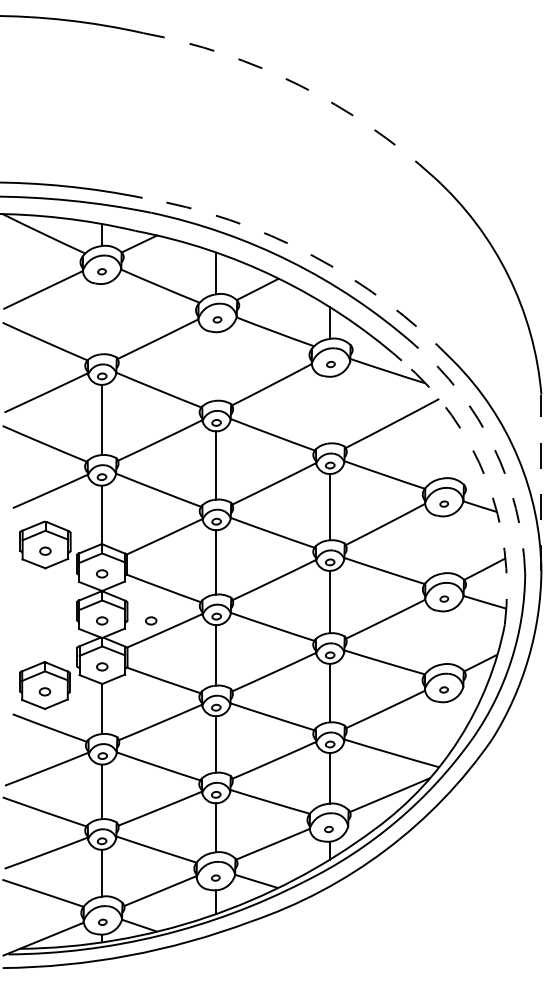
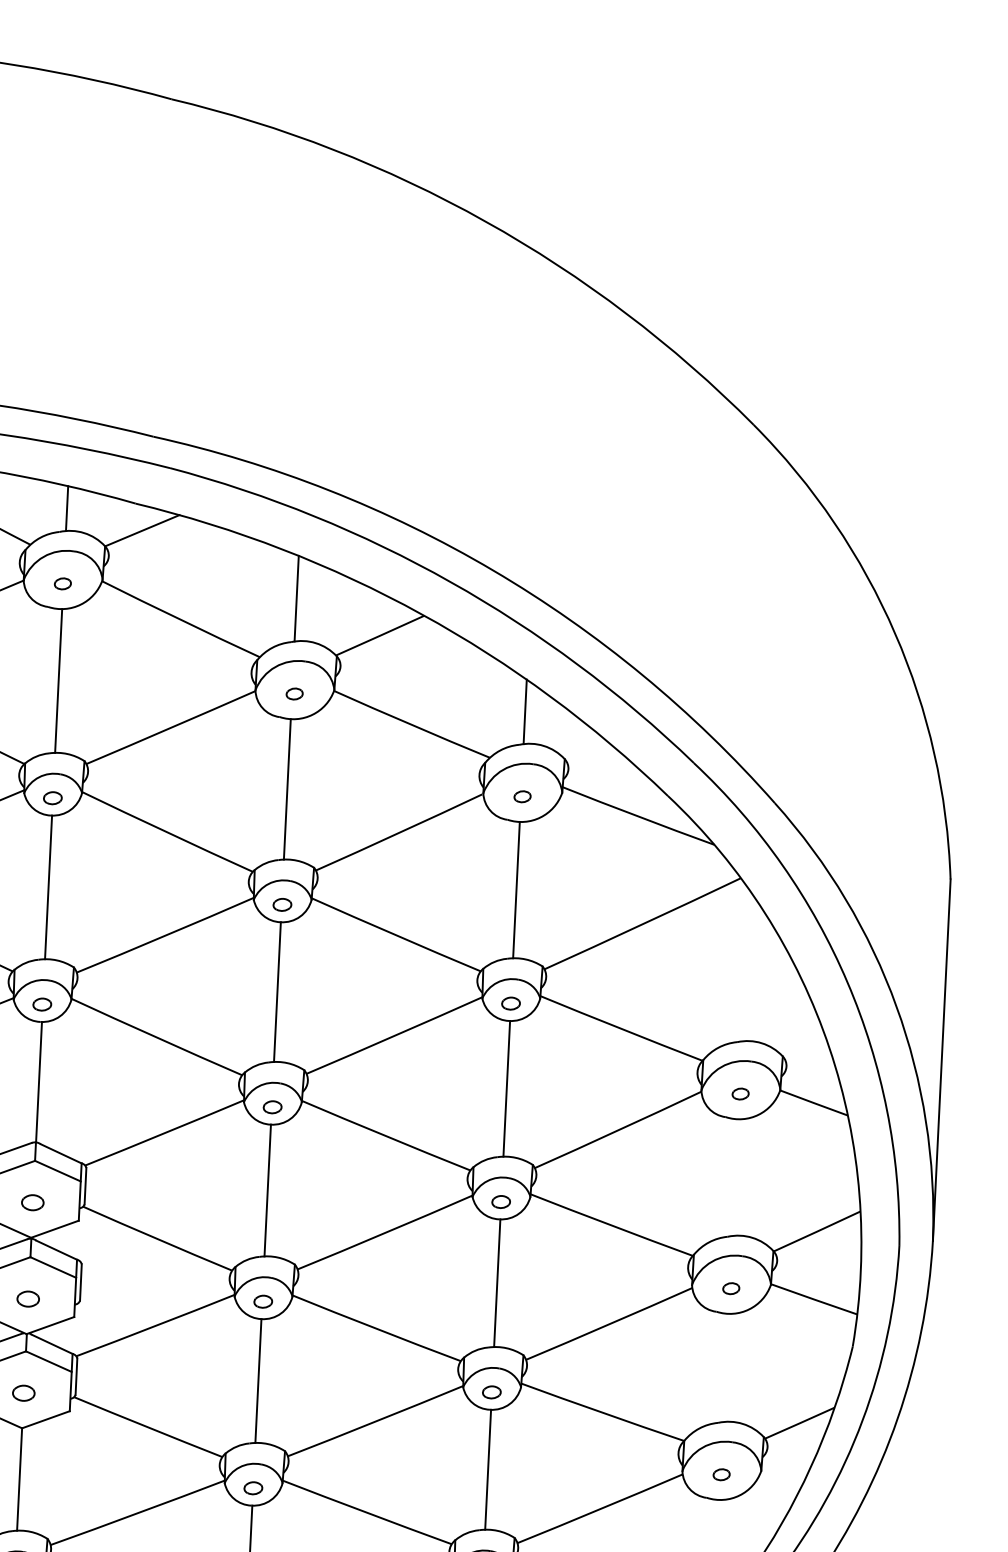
arc: (299, 85) -> (486, 222), dashed -> solid
arc: (311, 255) -> (493, 571), dashed -> solid
line: (102, 319) -> (59, 681), added
line: (216, 366) -> (287, 789), added
line: (330, 409) -> (517, 888), added
arc: (493, 447) -> (847, 983), dashed -> solid
arc: (486, 479) -> (829, 1047), dashed -> solid
line: (541, 482) -> (941, 1059), dashed -> solid
part: (151, 620) -> (129, 1303), removed

